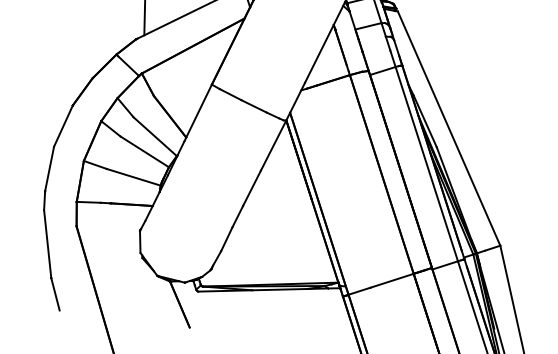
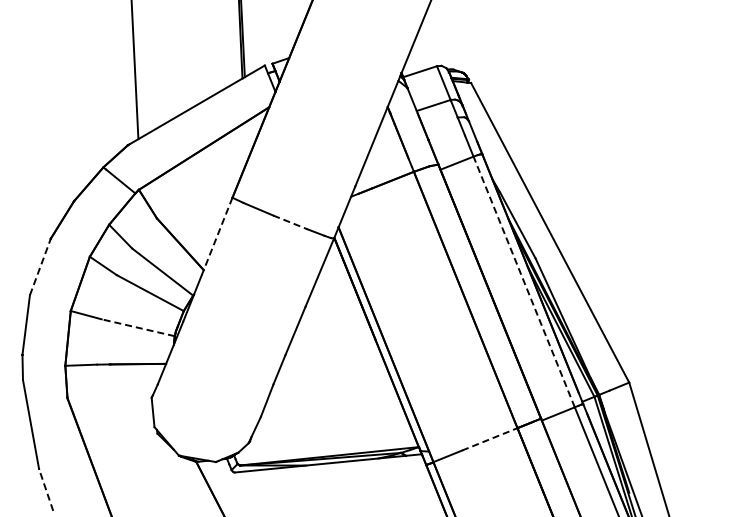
line: (254, 106) -> (290, 222), solid -> dashed
line: (198, 112) -> (217, 236), solid -> dashed
line: (63, 125) -> (40, 266), solid -> dashed
line: (426, 163) -> (523, 281), solid -> dashed
line: (133, 177) -> (138, 327), solid -> dashed
line: (391, 280) -> (489, 439), solid -> dashed
line: (55, 293) -> (46, 489), solid -> dashed

